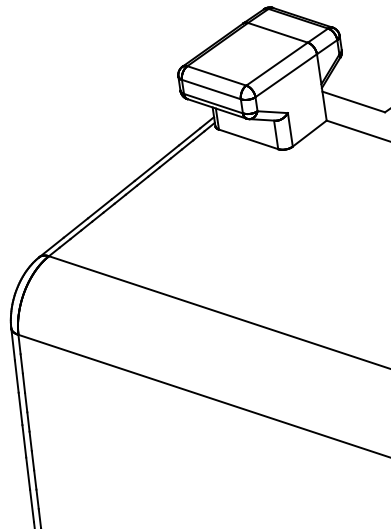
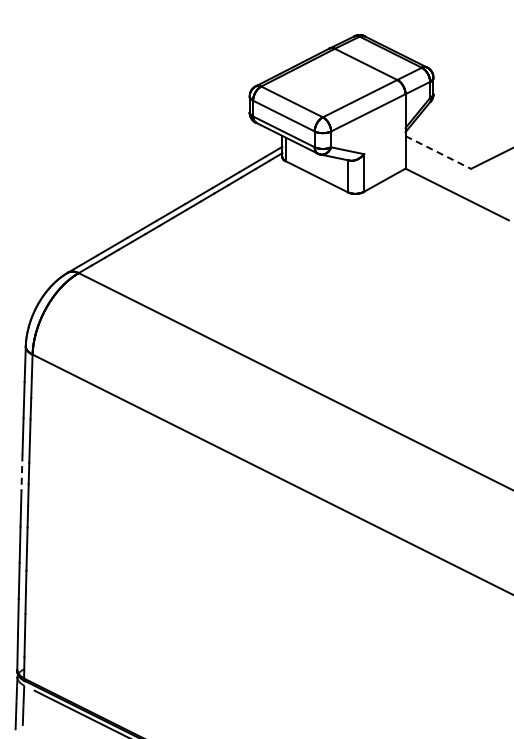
line: (353, 101) -> (438, 152), solid -> dashed
line: (24, 442) -> (21, 473), solid -> dashed

